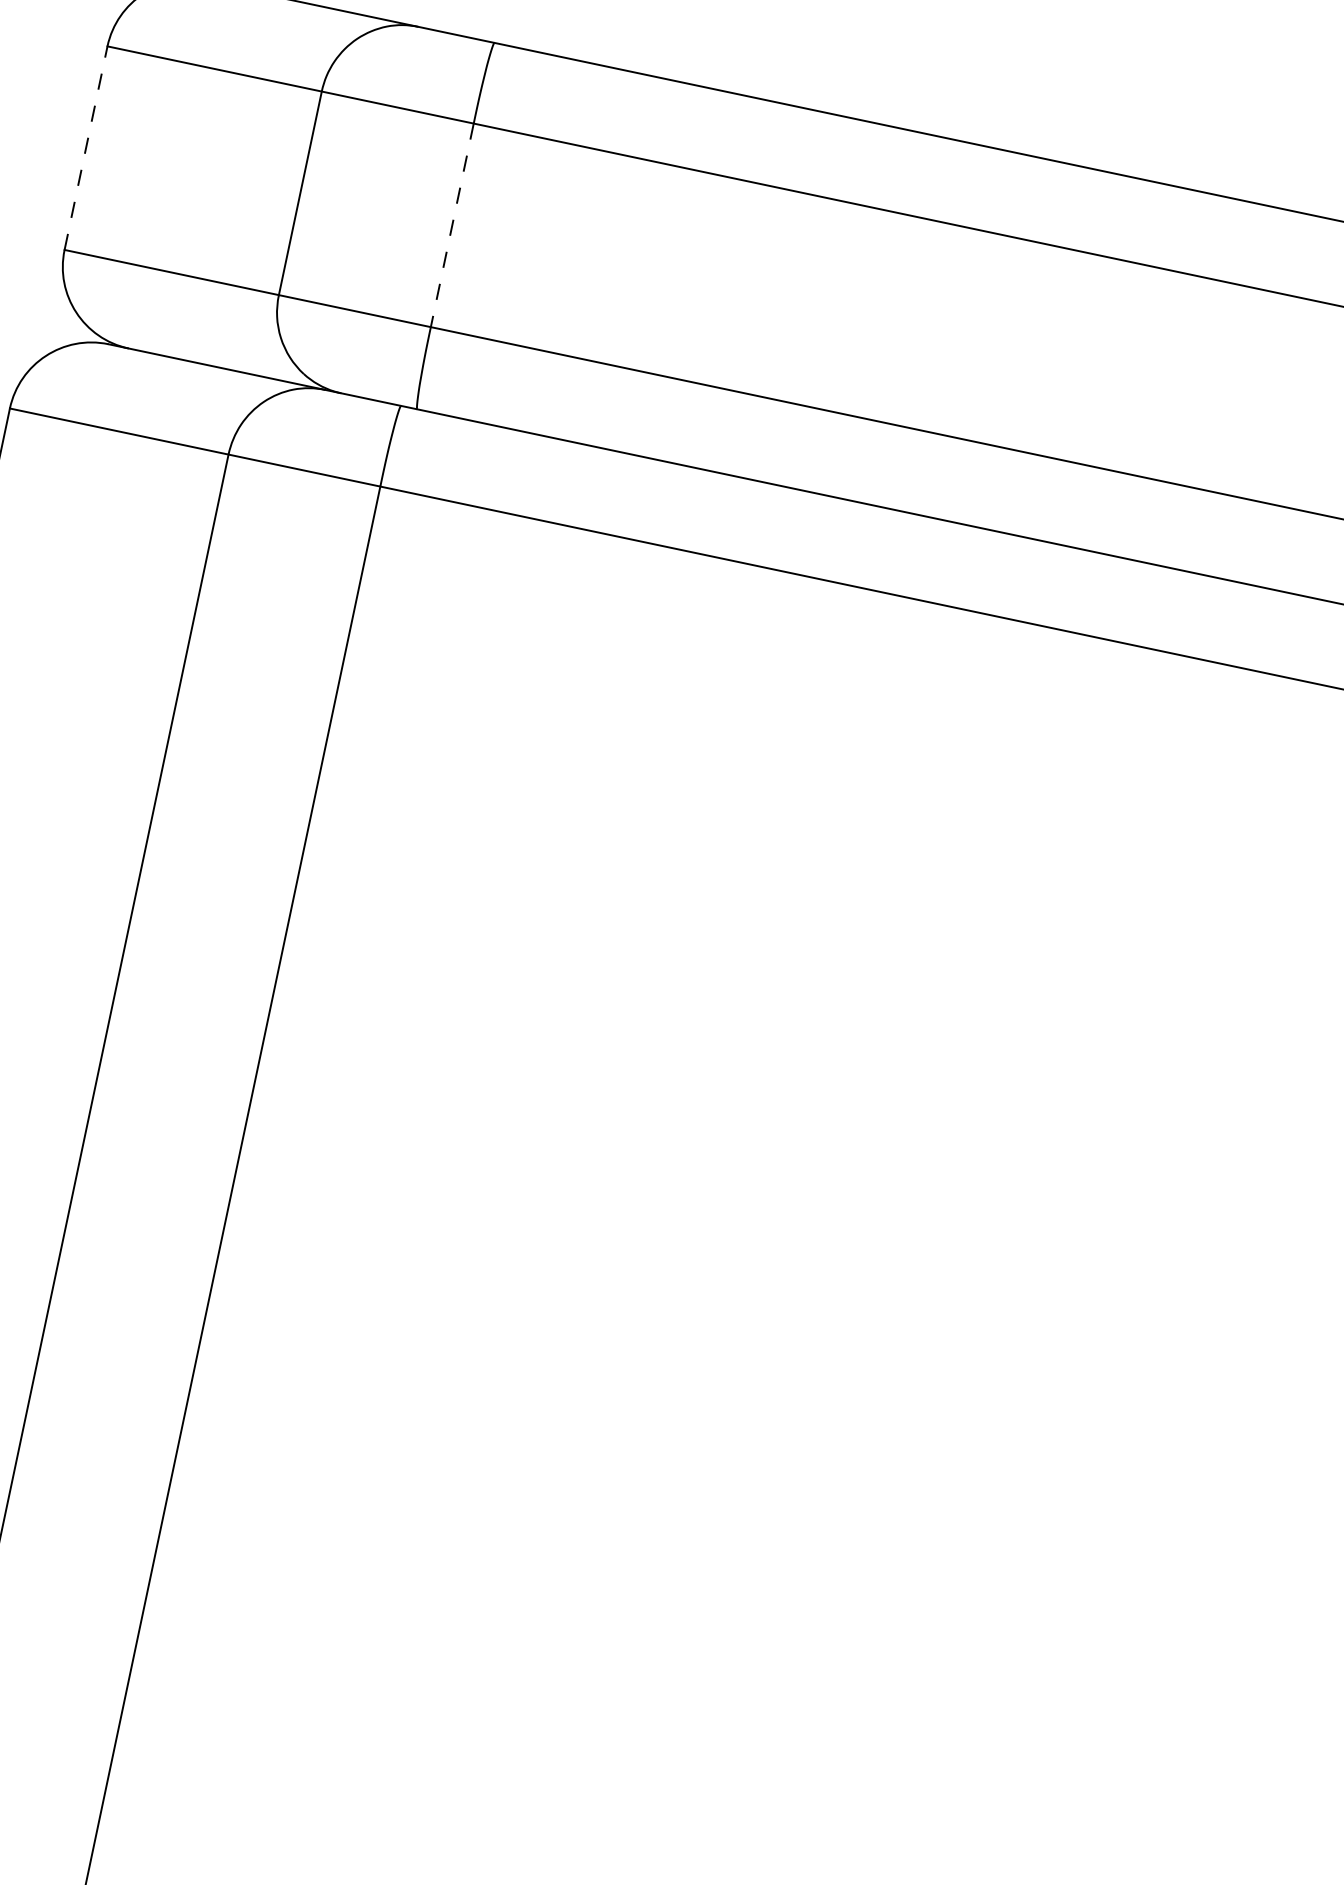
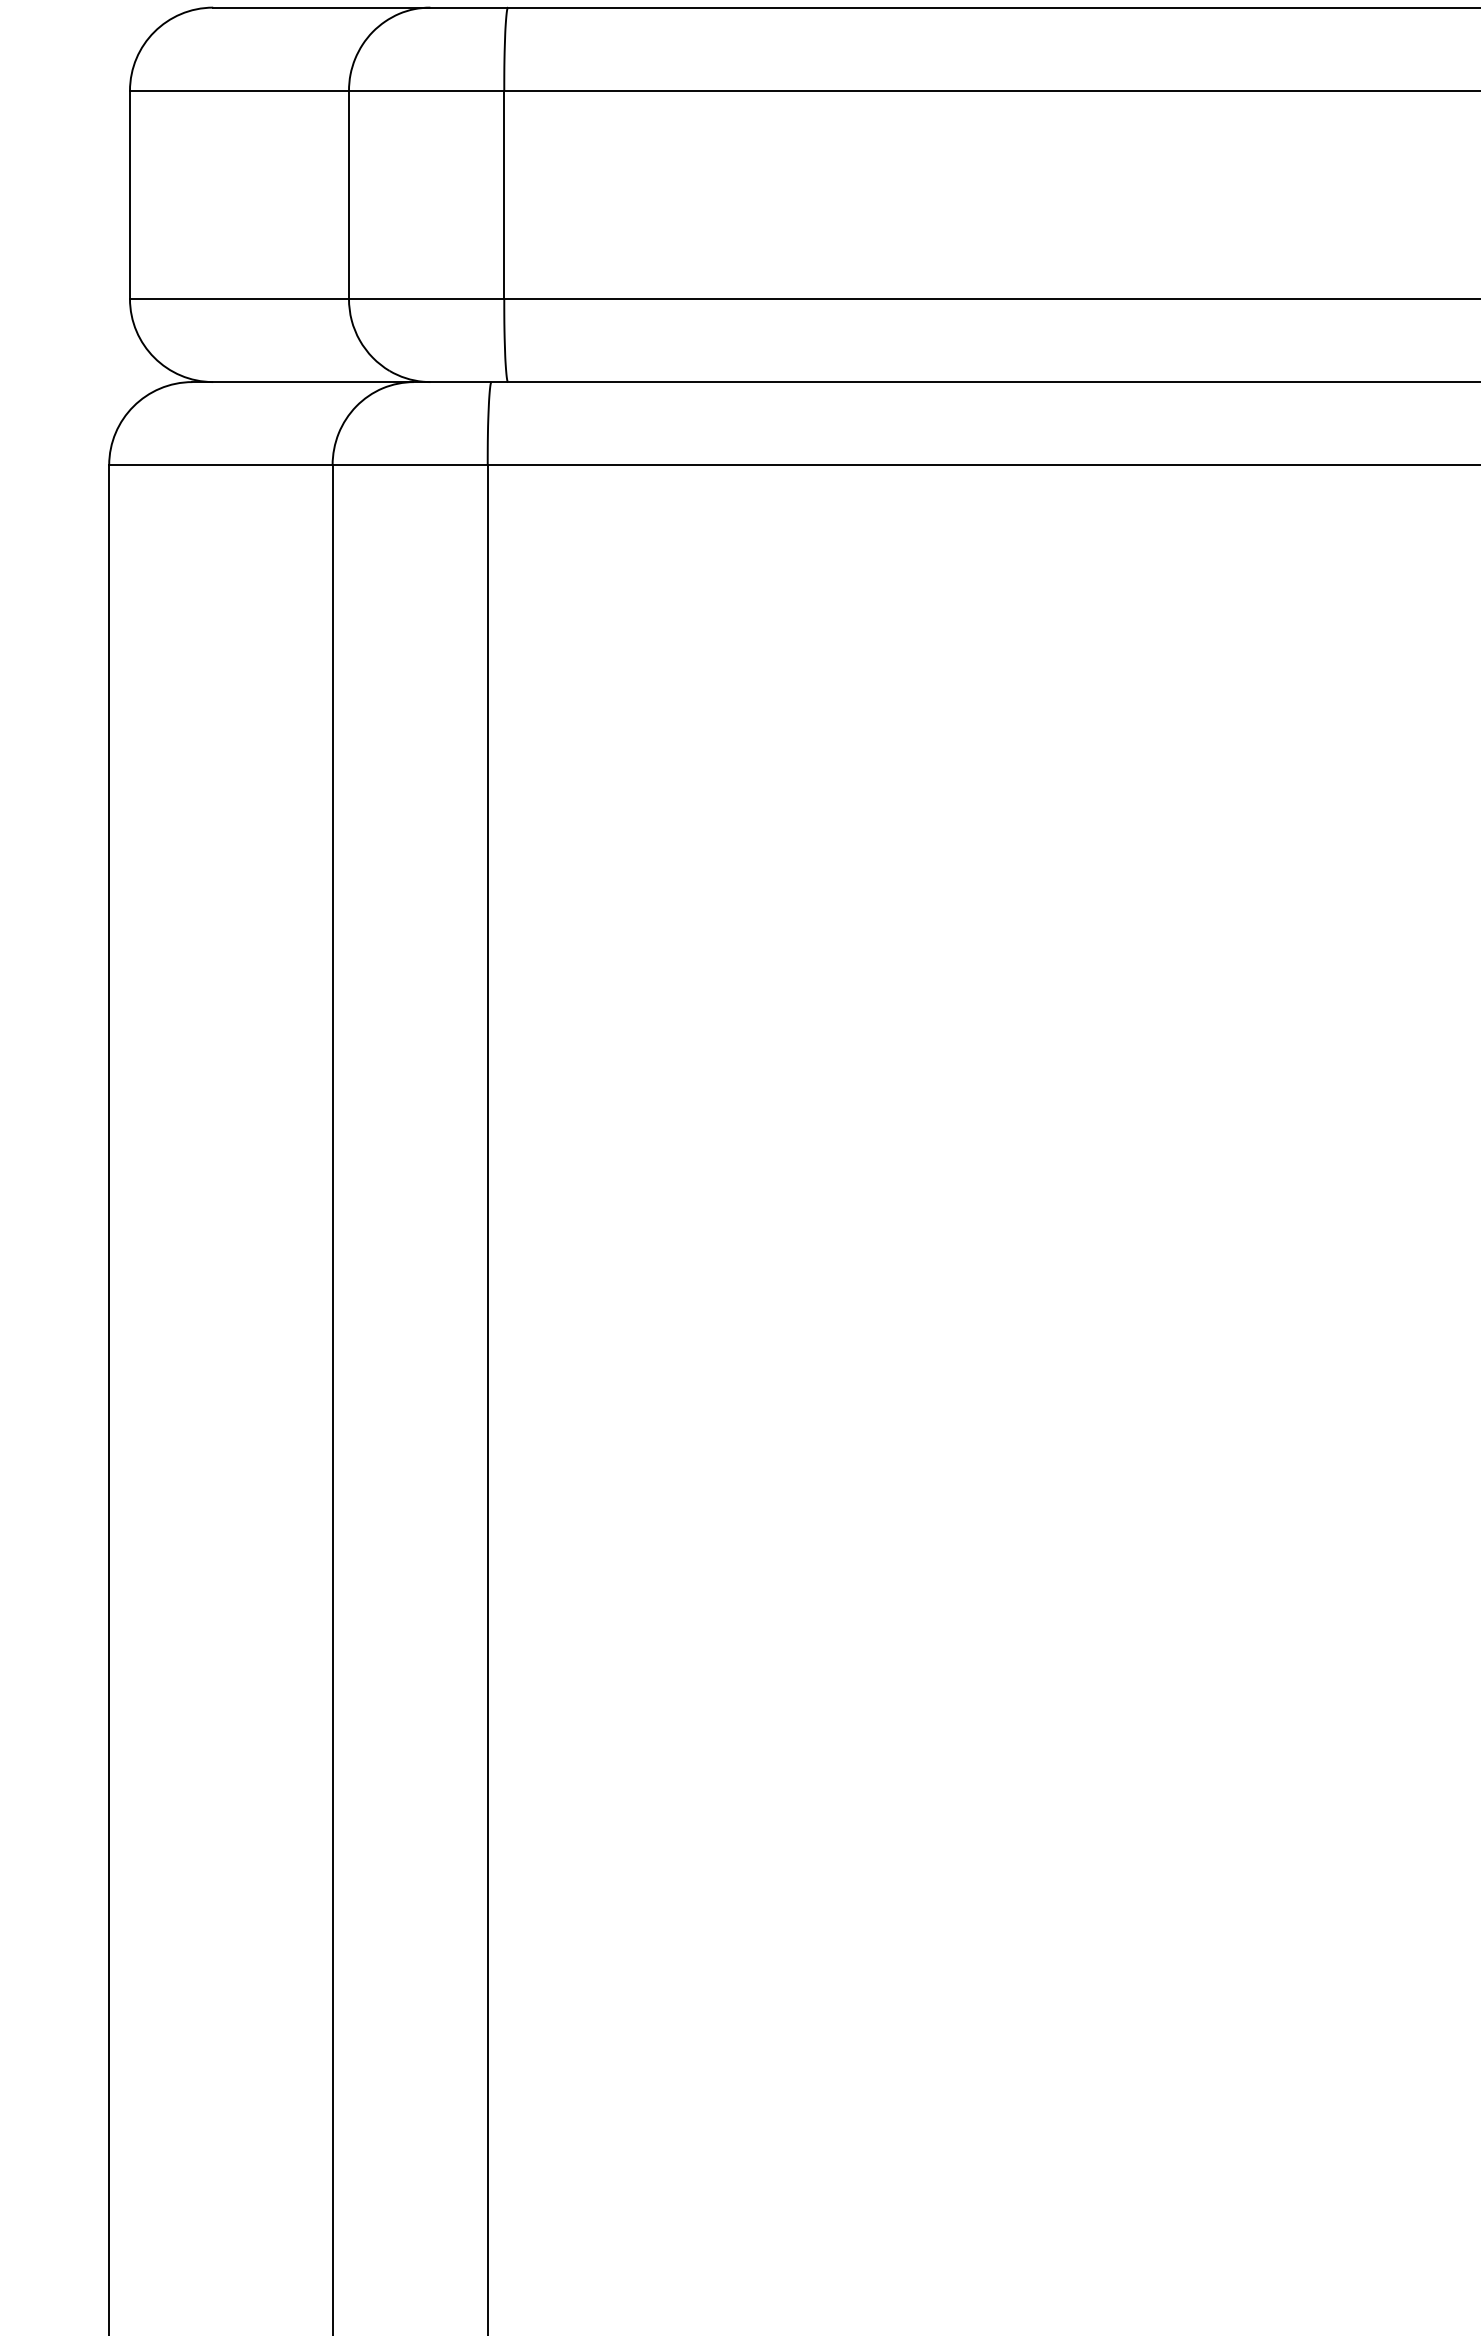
line: (85, 147) -> (129, 194), dashed -> solid
line: (452, 226) -> (504, 195), dashed -> solid

